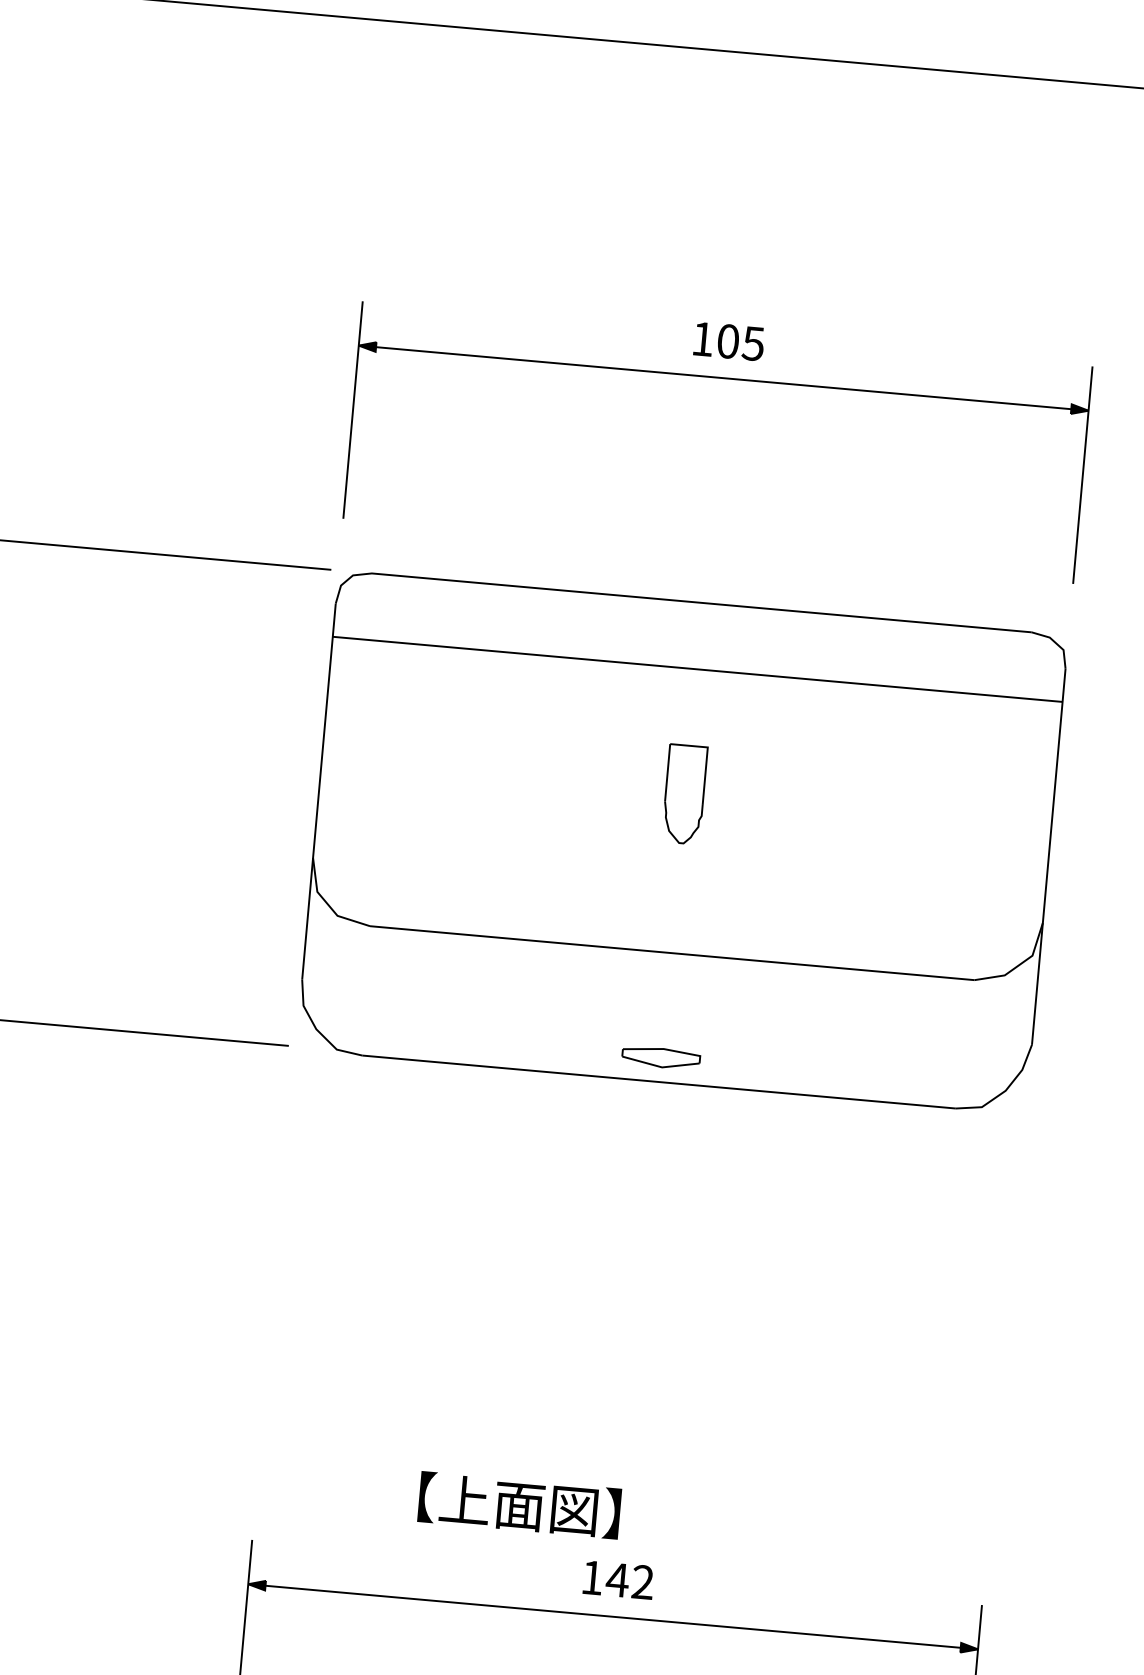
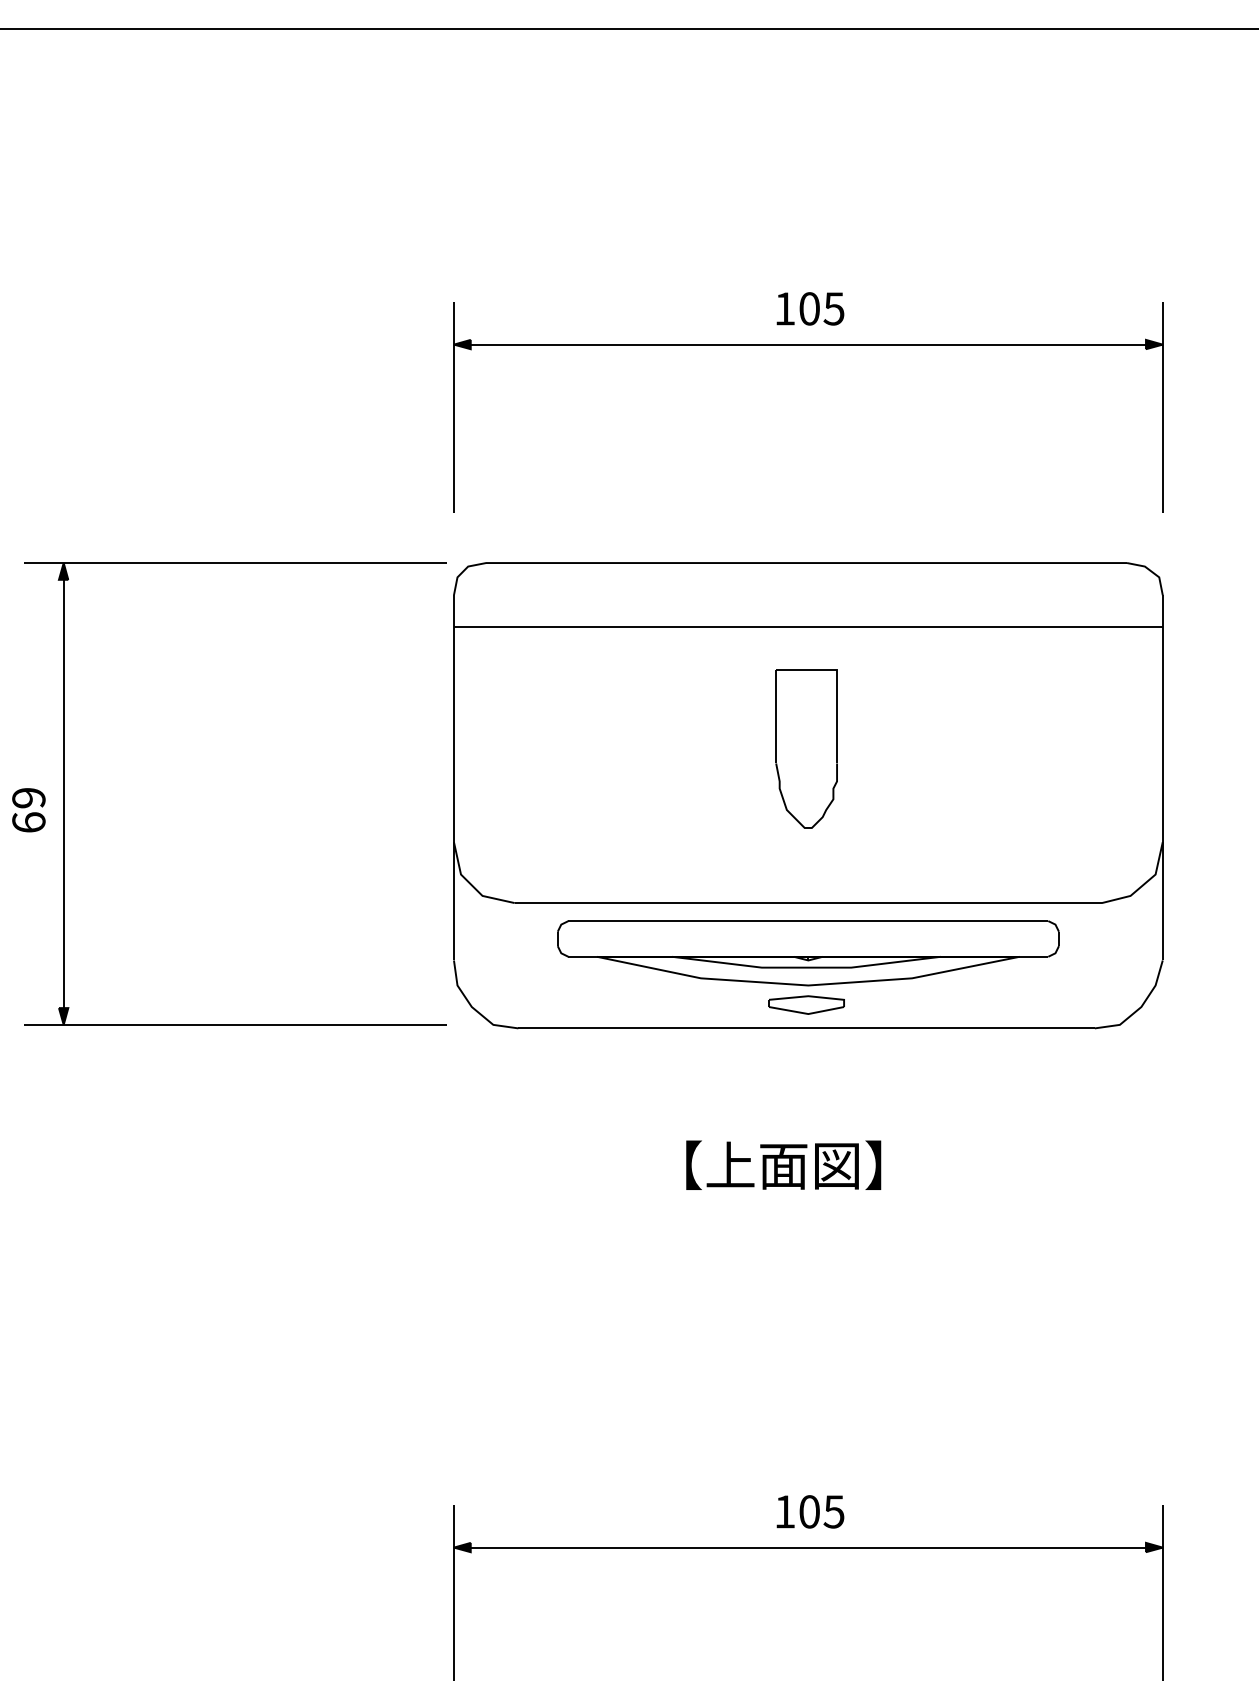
part: (684, 793) -> (806, 748), size x1.67
part: (667, 1005) -> (808, 953), added
text: (519, 1504) -> (783, 1164), moved
text: (629, 1580) -> (821, 1511), 142 -> 105

